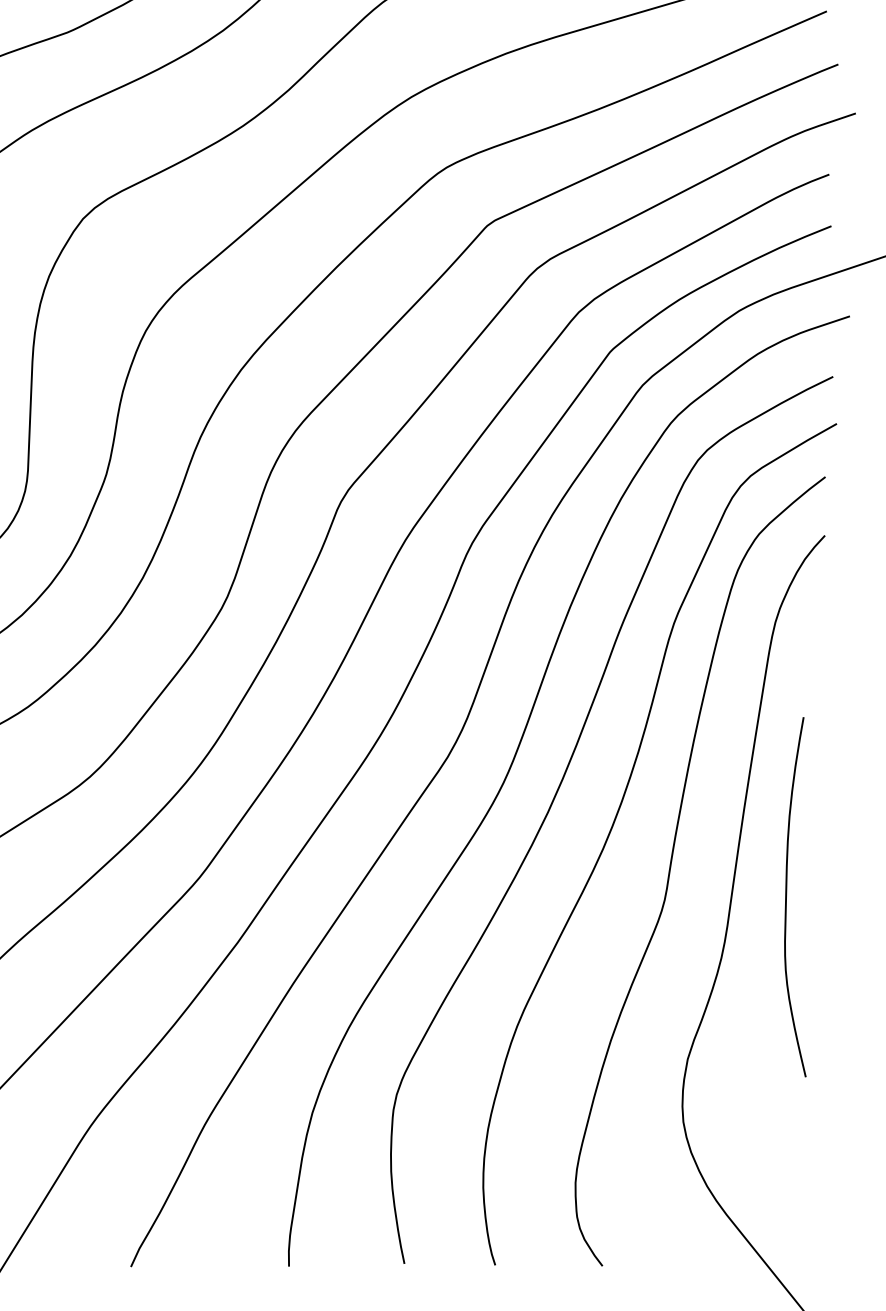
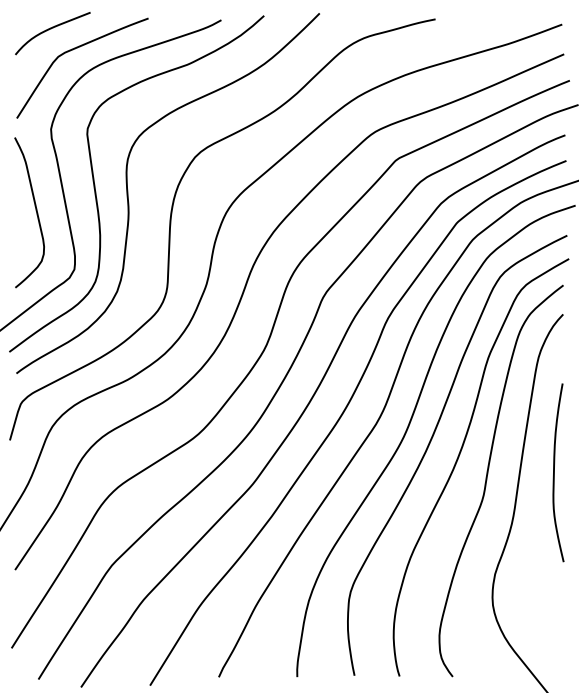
curve: (787, 896) -> (554, 472), moved

